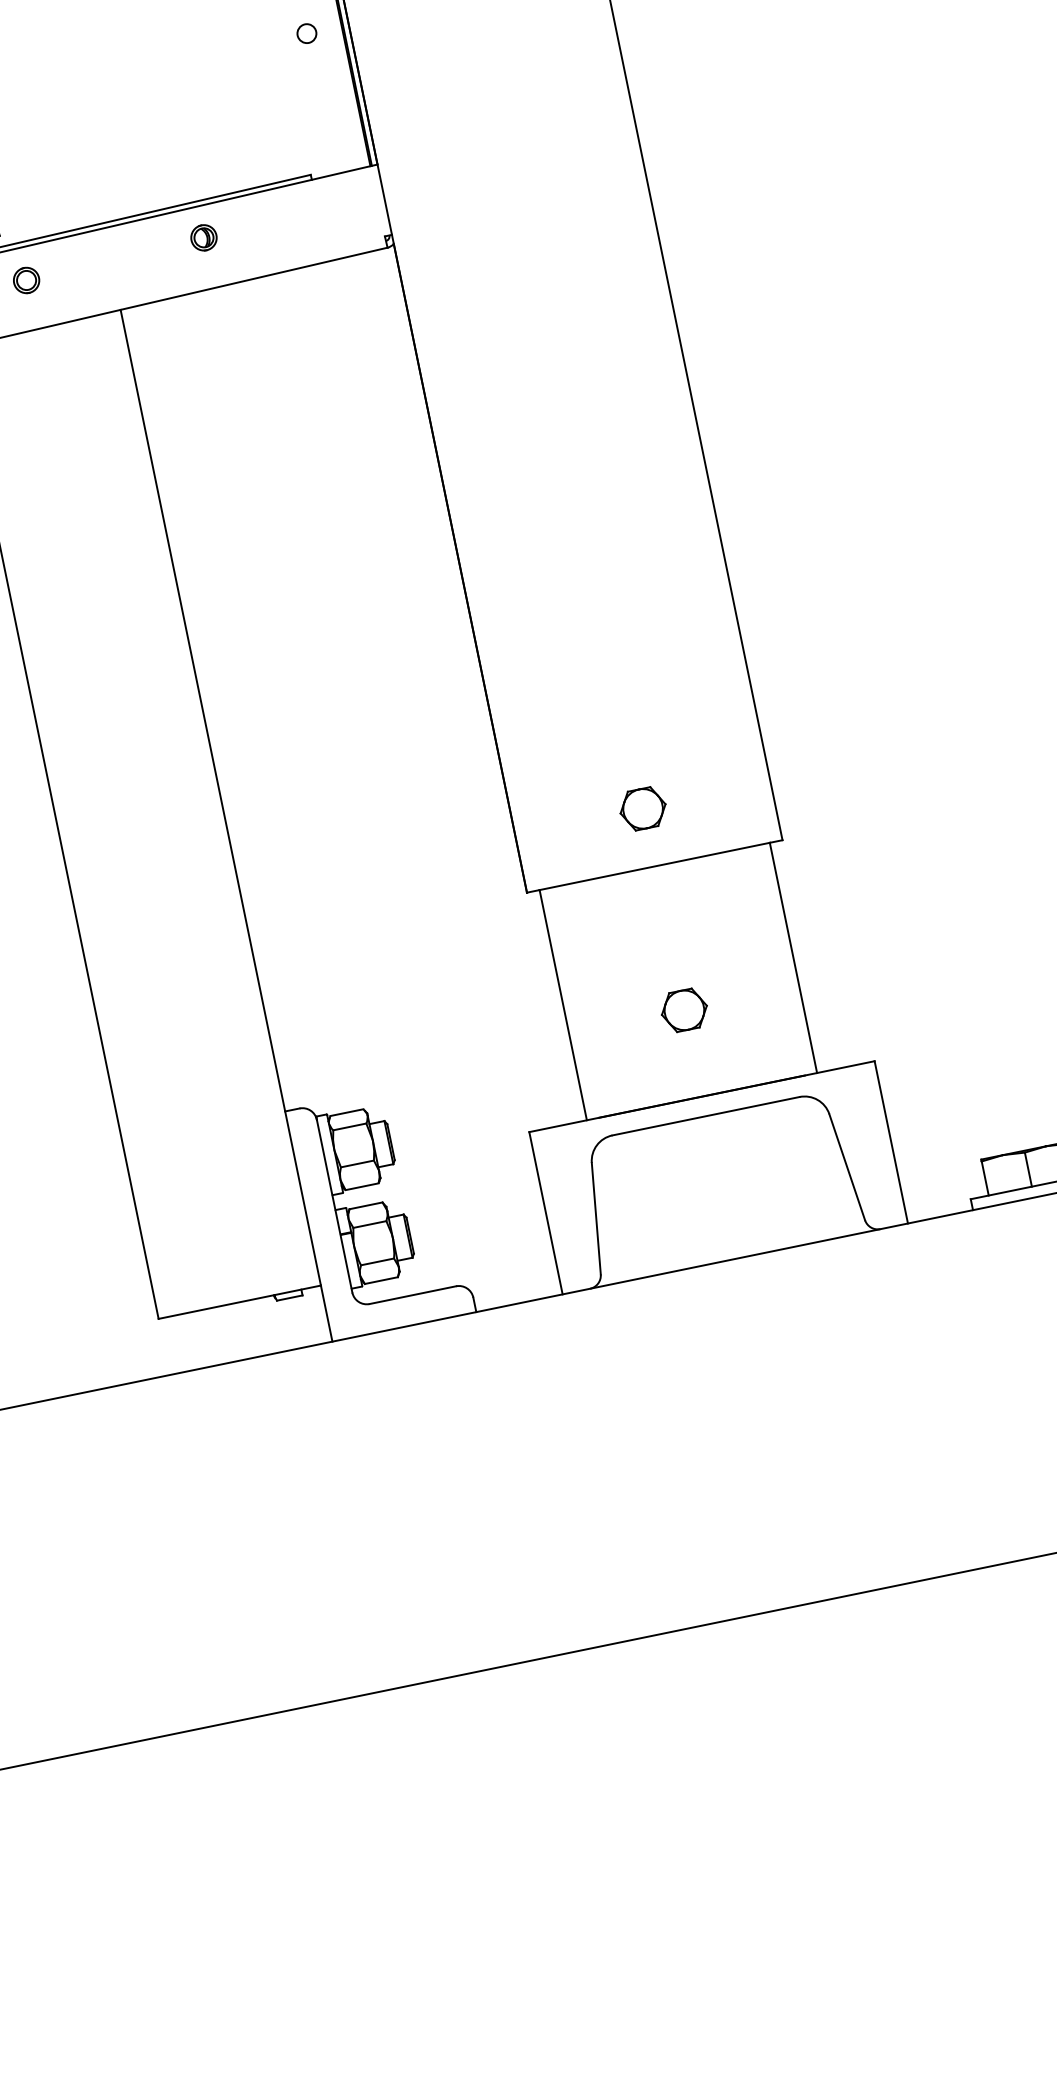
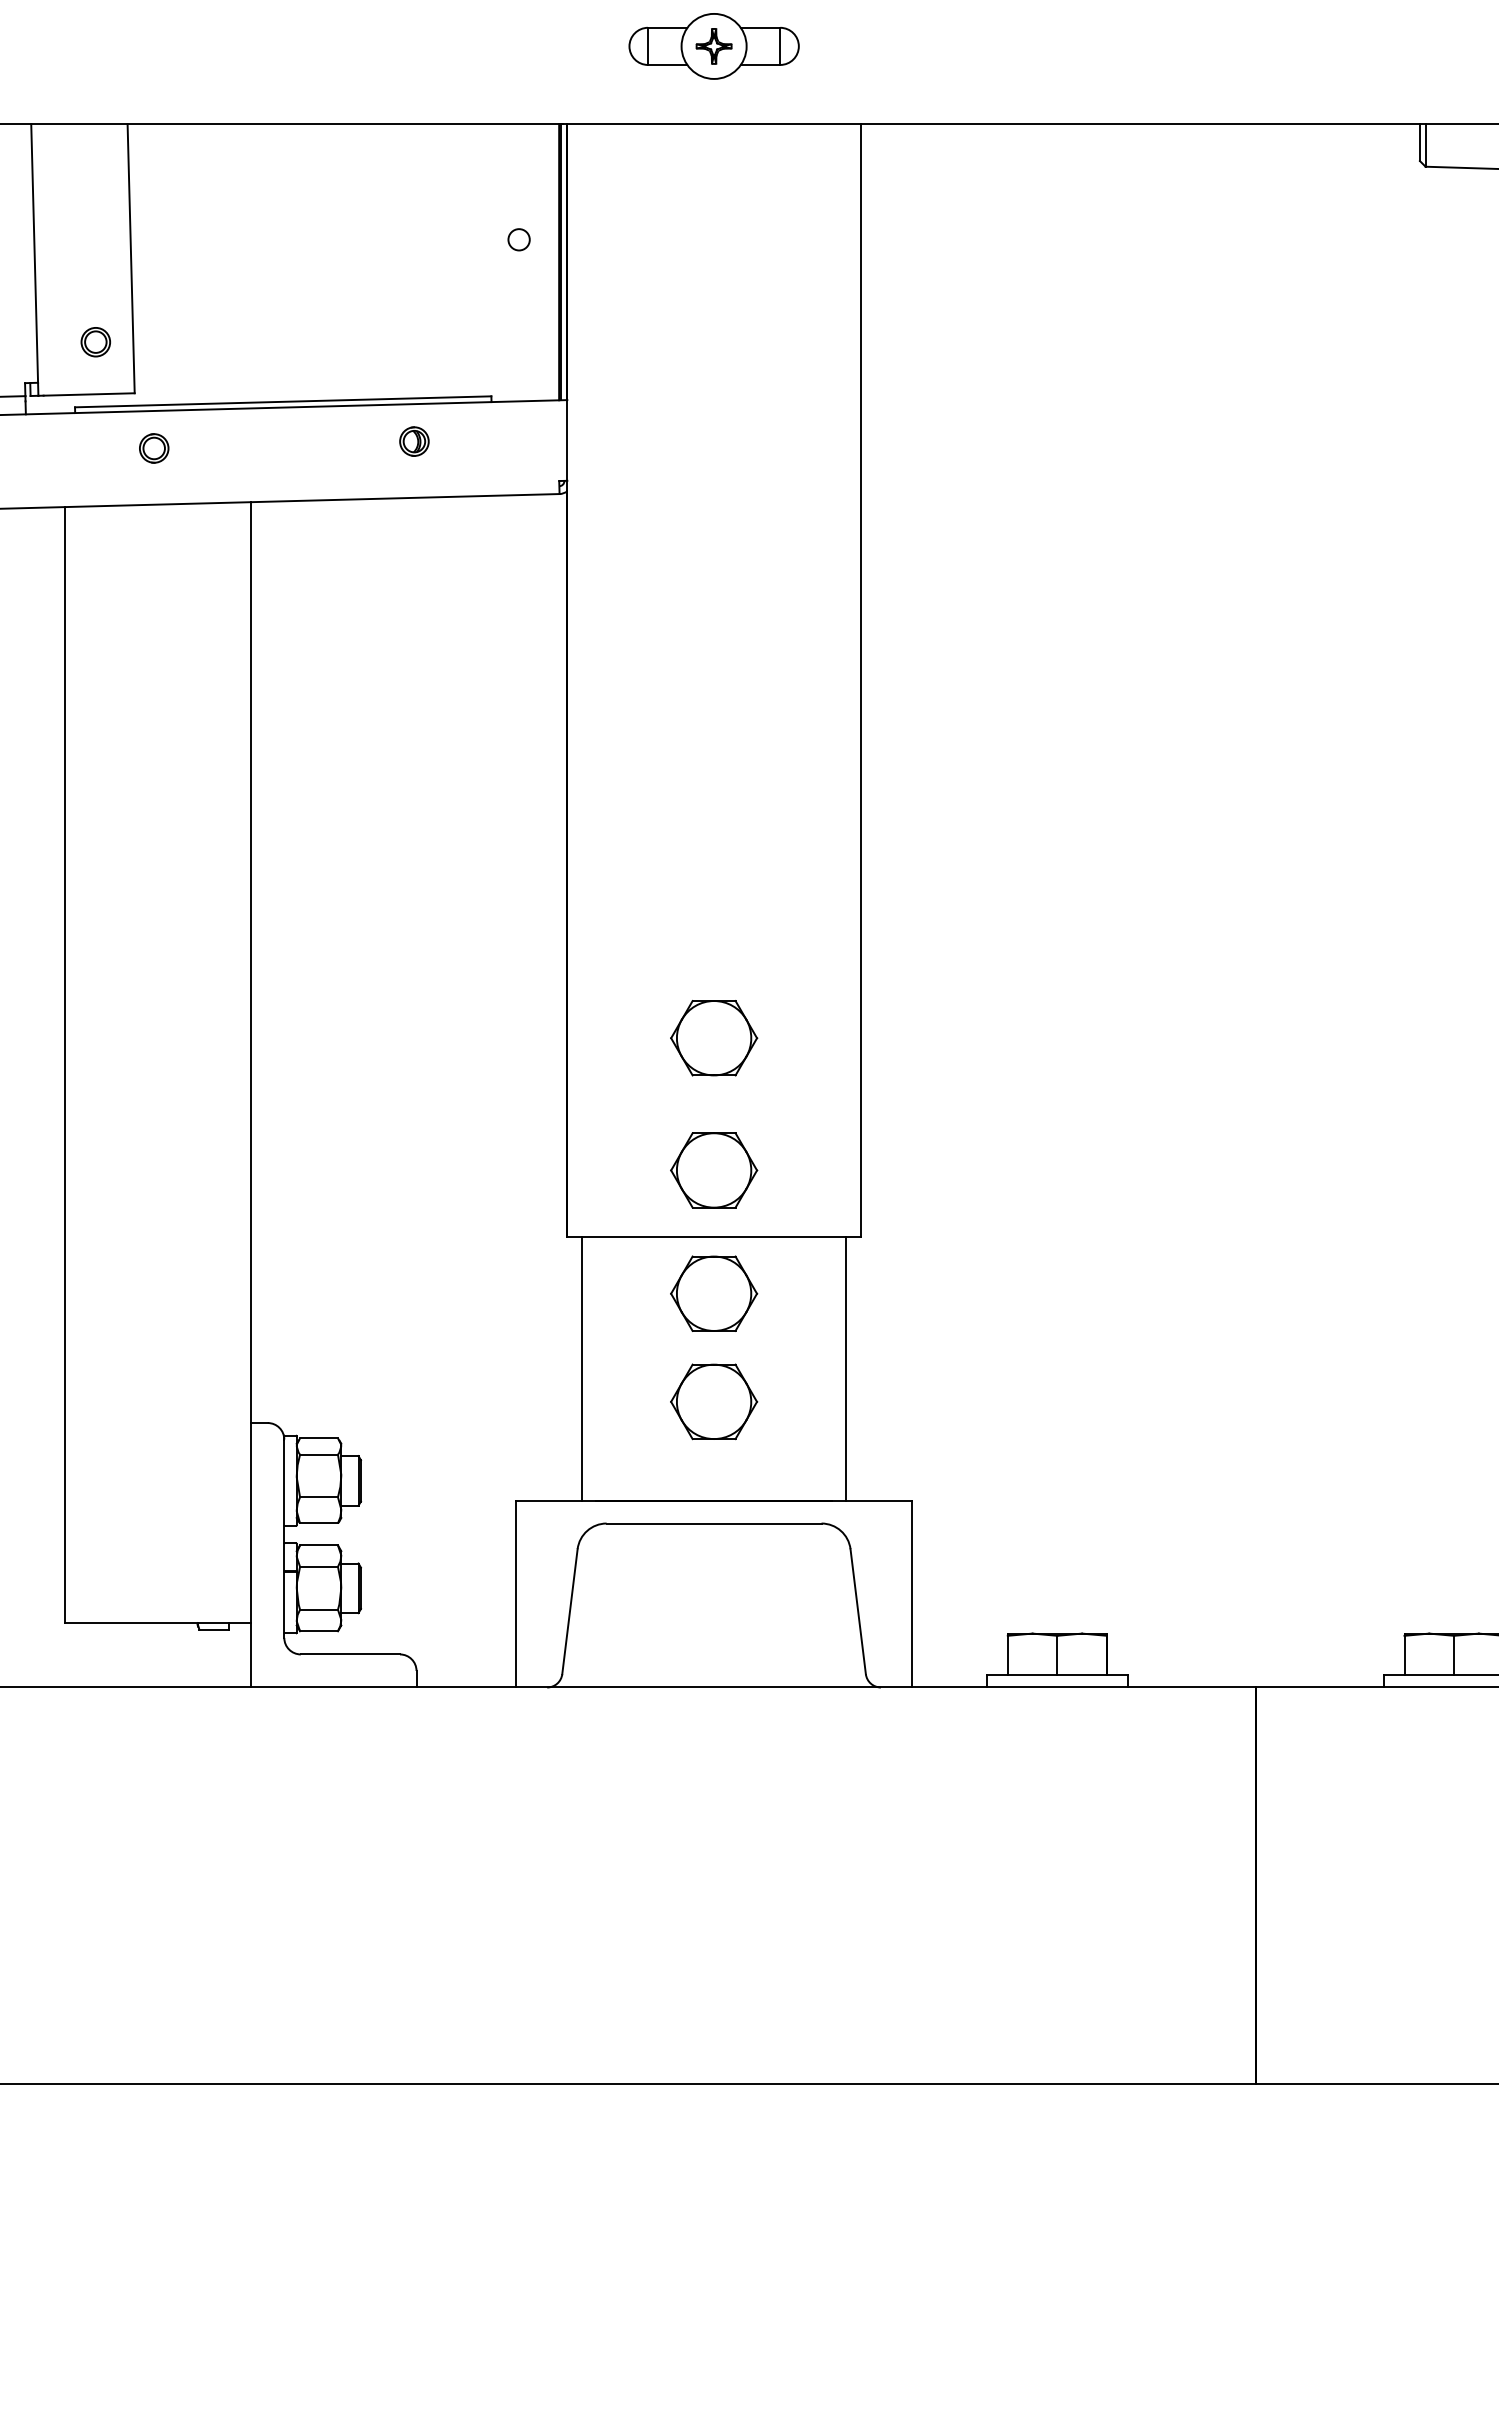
part: (204, 237) -> (414, 441), moved
part: (619, 693) -> (714, 1038), added
part: (643, 808) -> (714, 1170), size x1.67
part: (665, 915) -> (714, 1293), added
part: (684, 1009) -> (714, 1401), size x1.67

